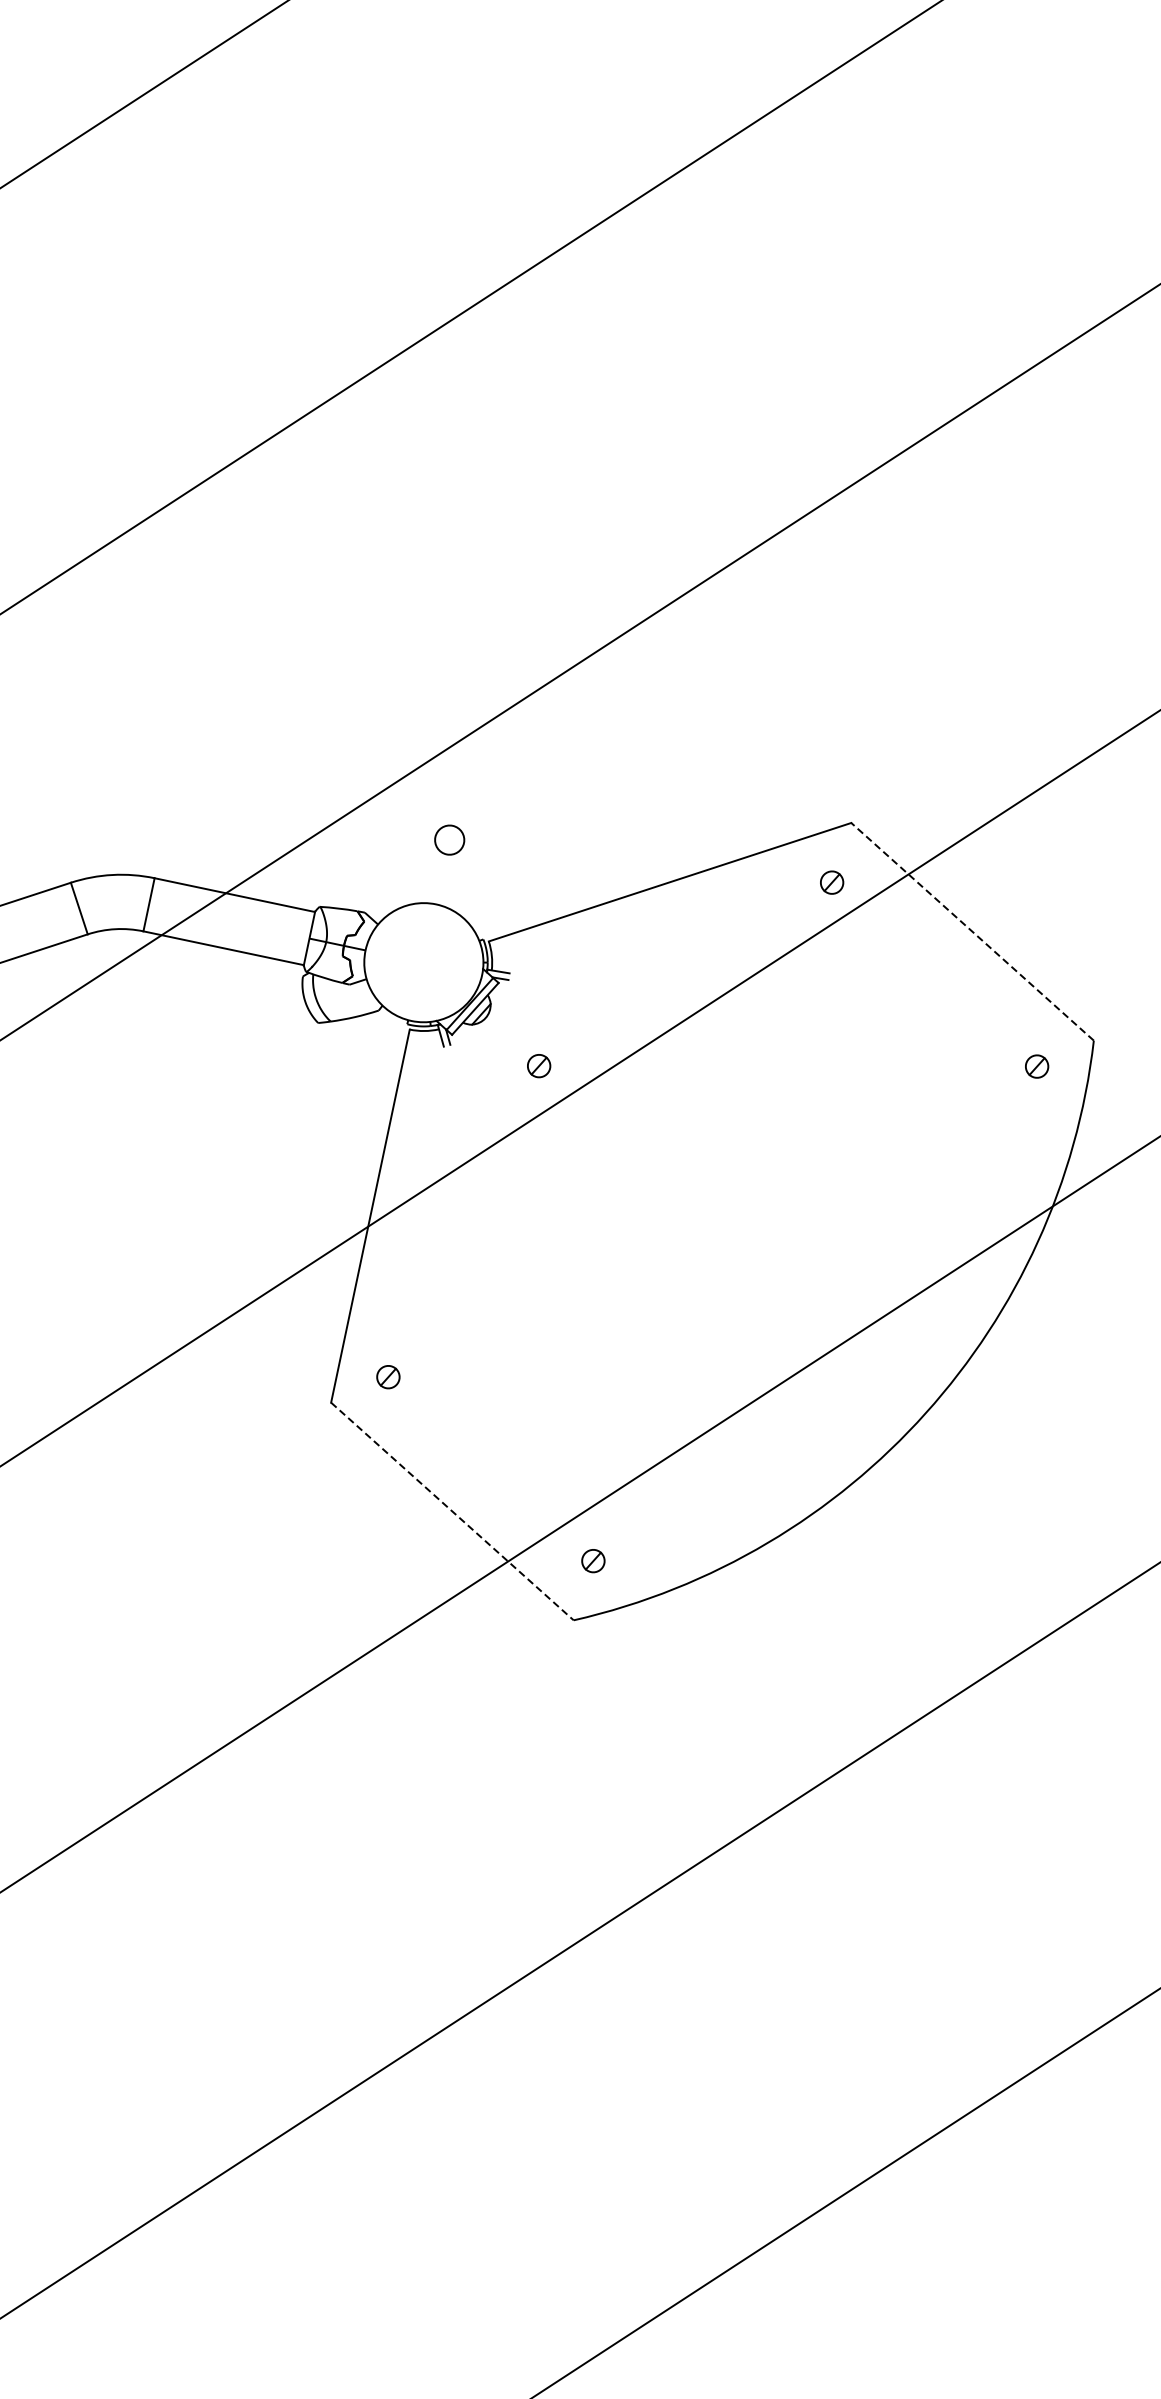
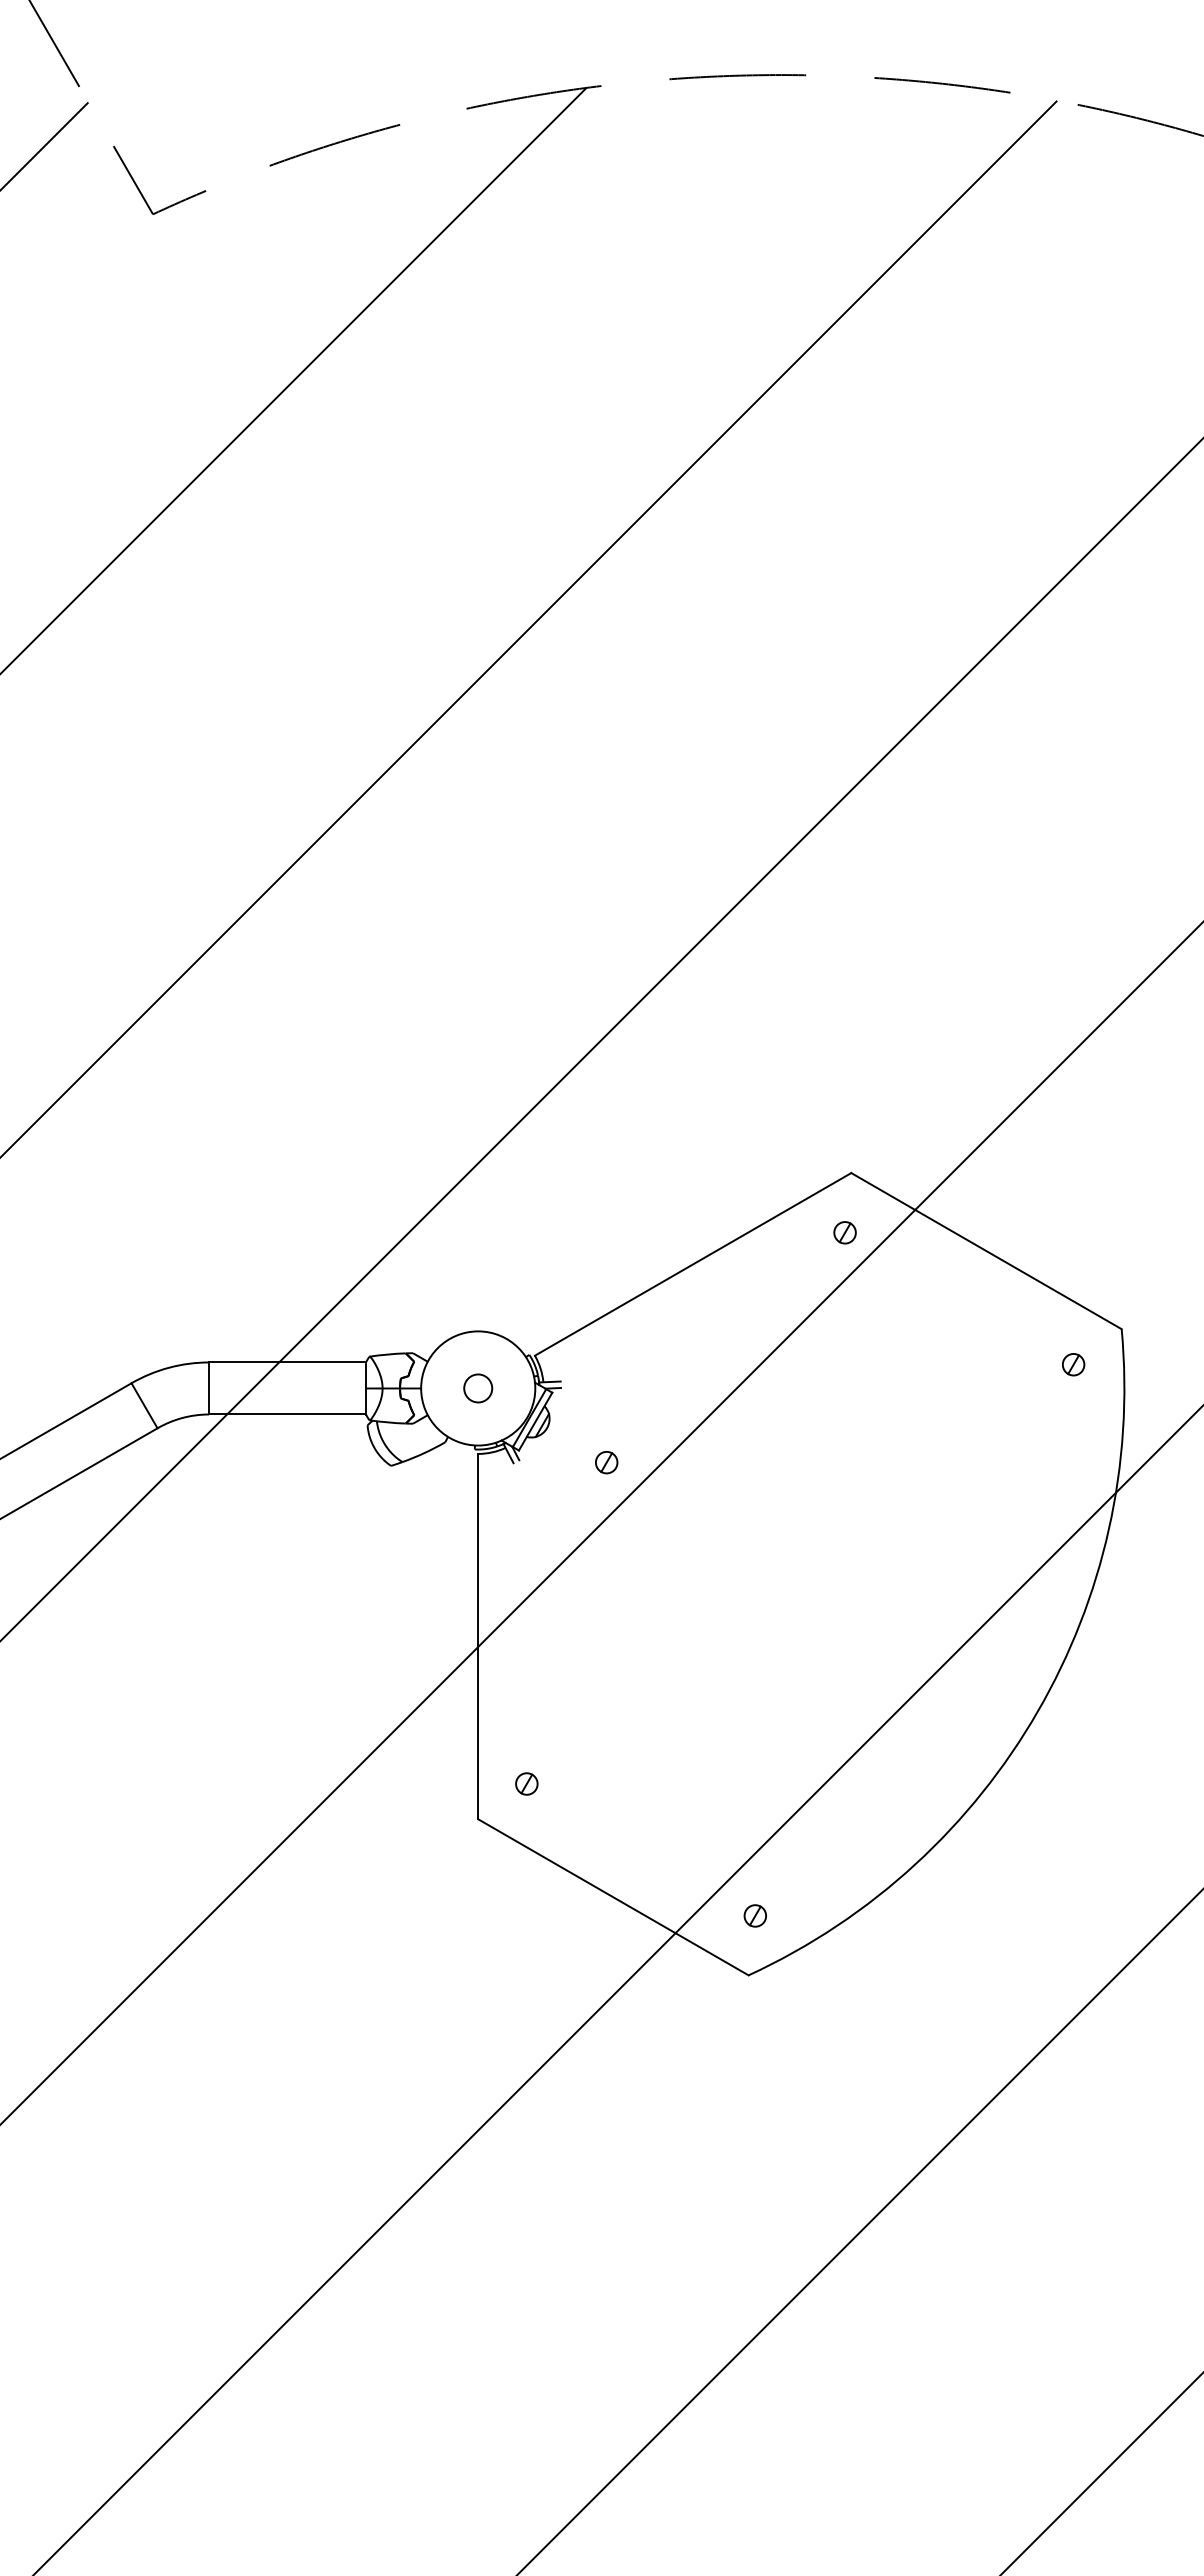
circle: (449, 840) -> (478, 1388), moved
line: (972, 931) -> (986, 1250), dashed -> solid
line: (452, 1511) -> (613, 1897), dashed -> solid

